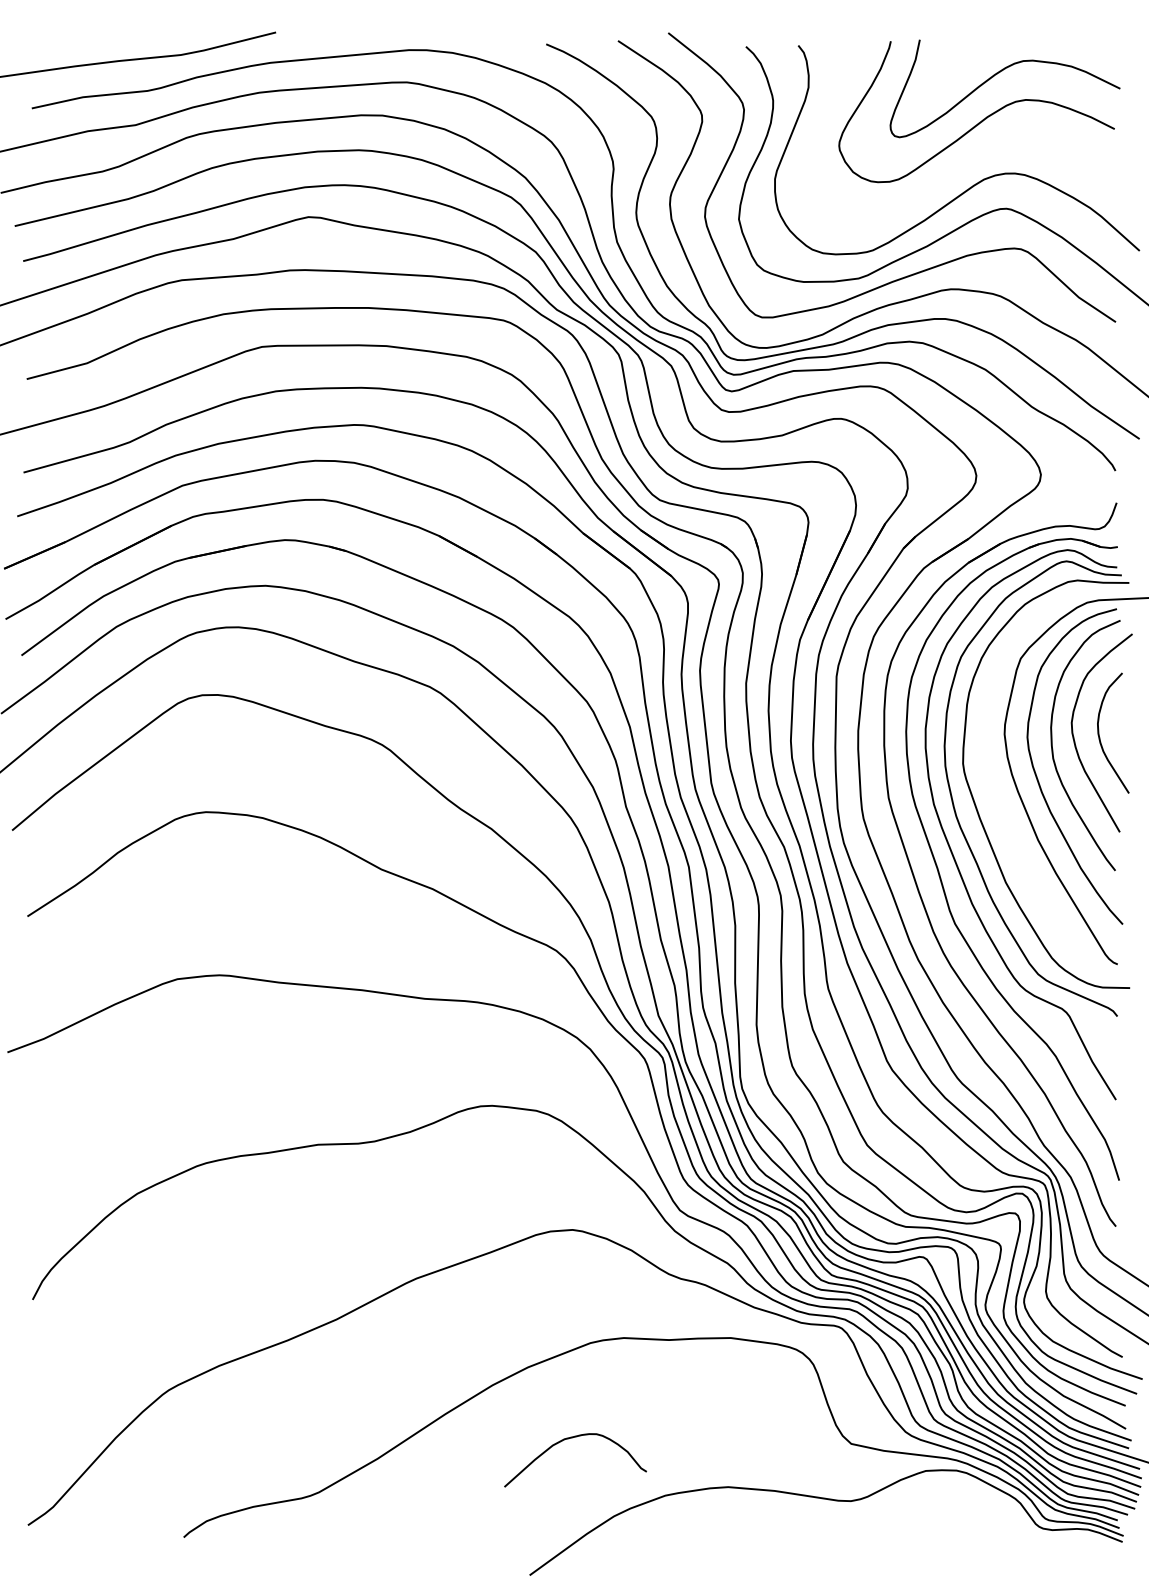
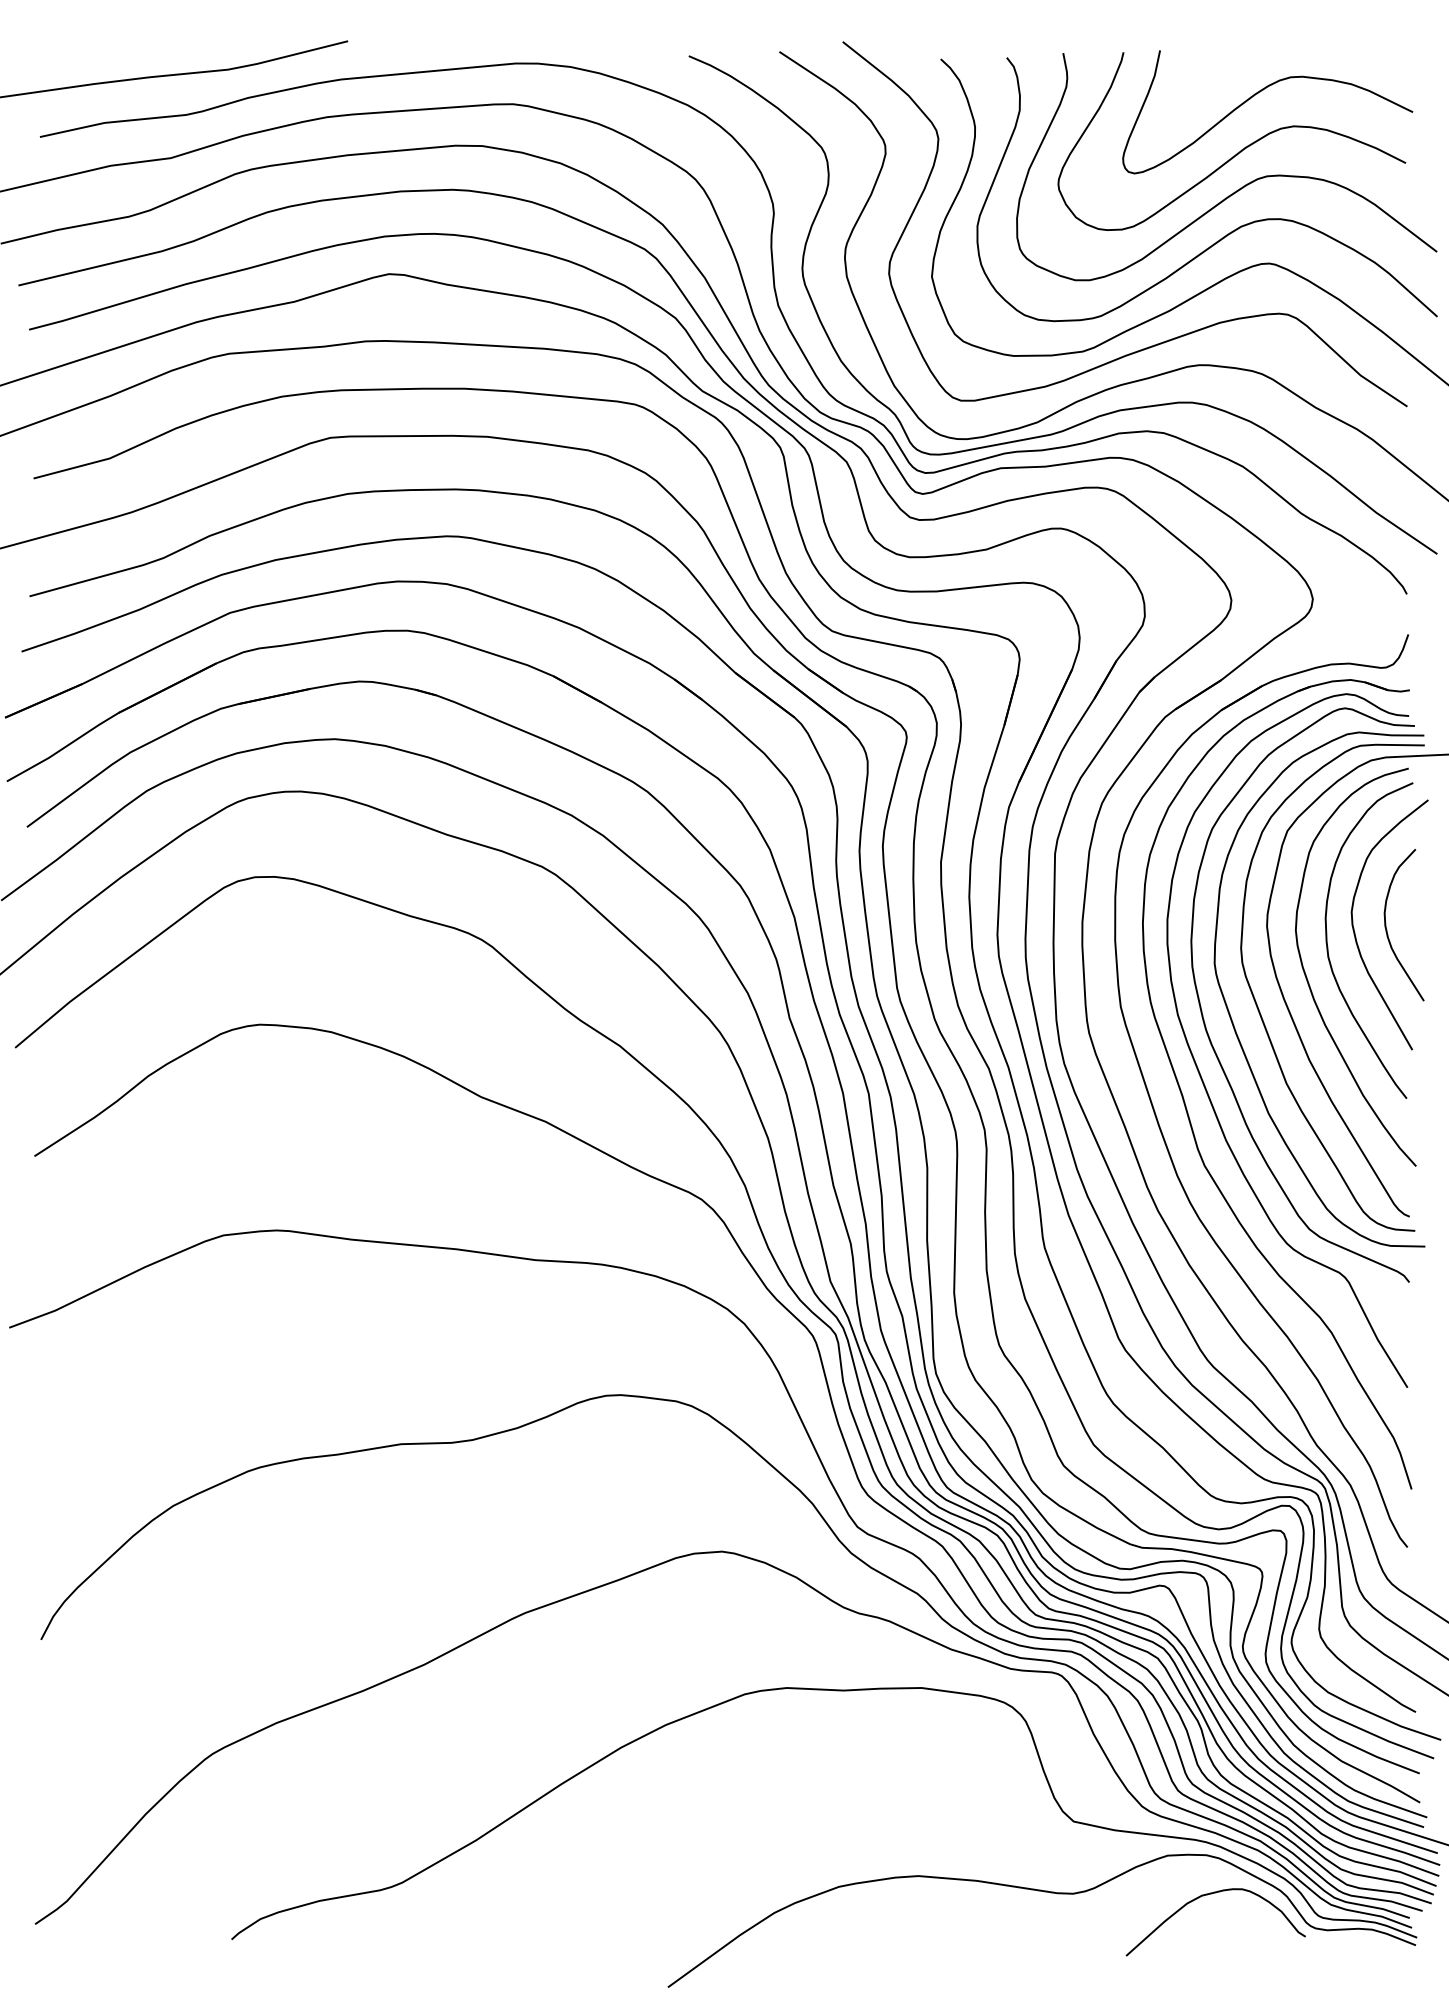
curve: (983, 148) -> (1240, 187), added
curve: (999, 801) -> (1260, 1011), added
curve: (568, 1439) -> (1207, 1895), moved

